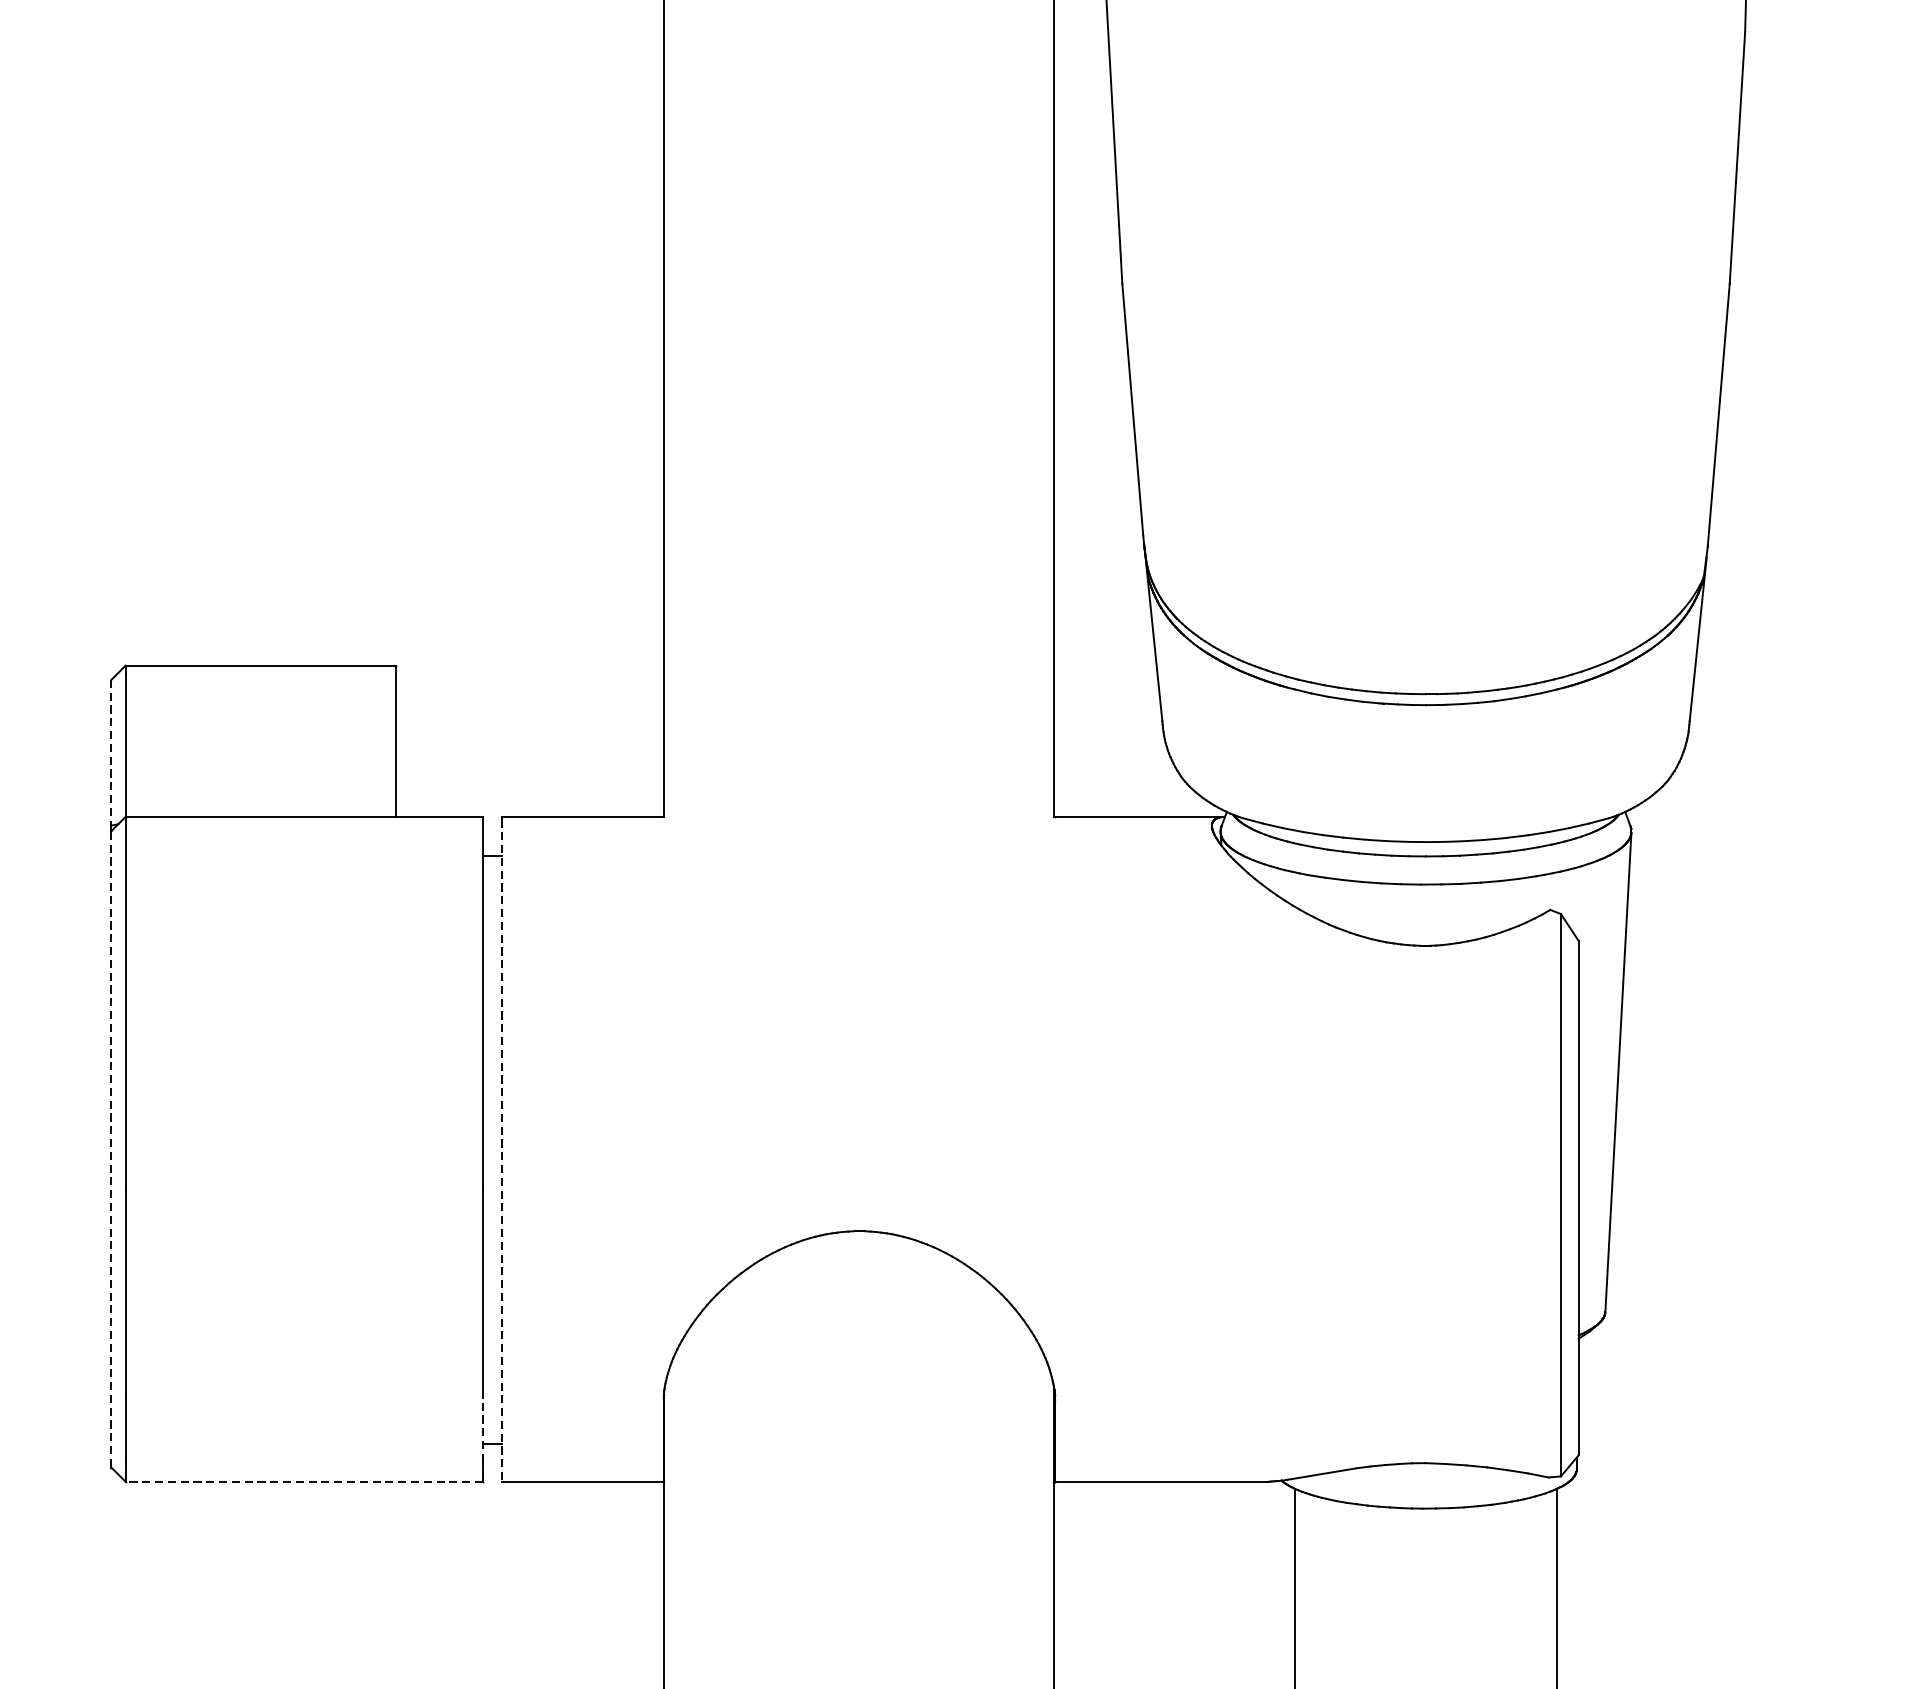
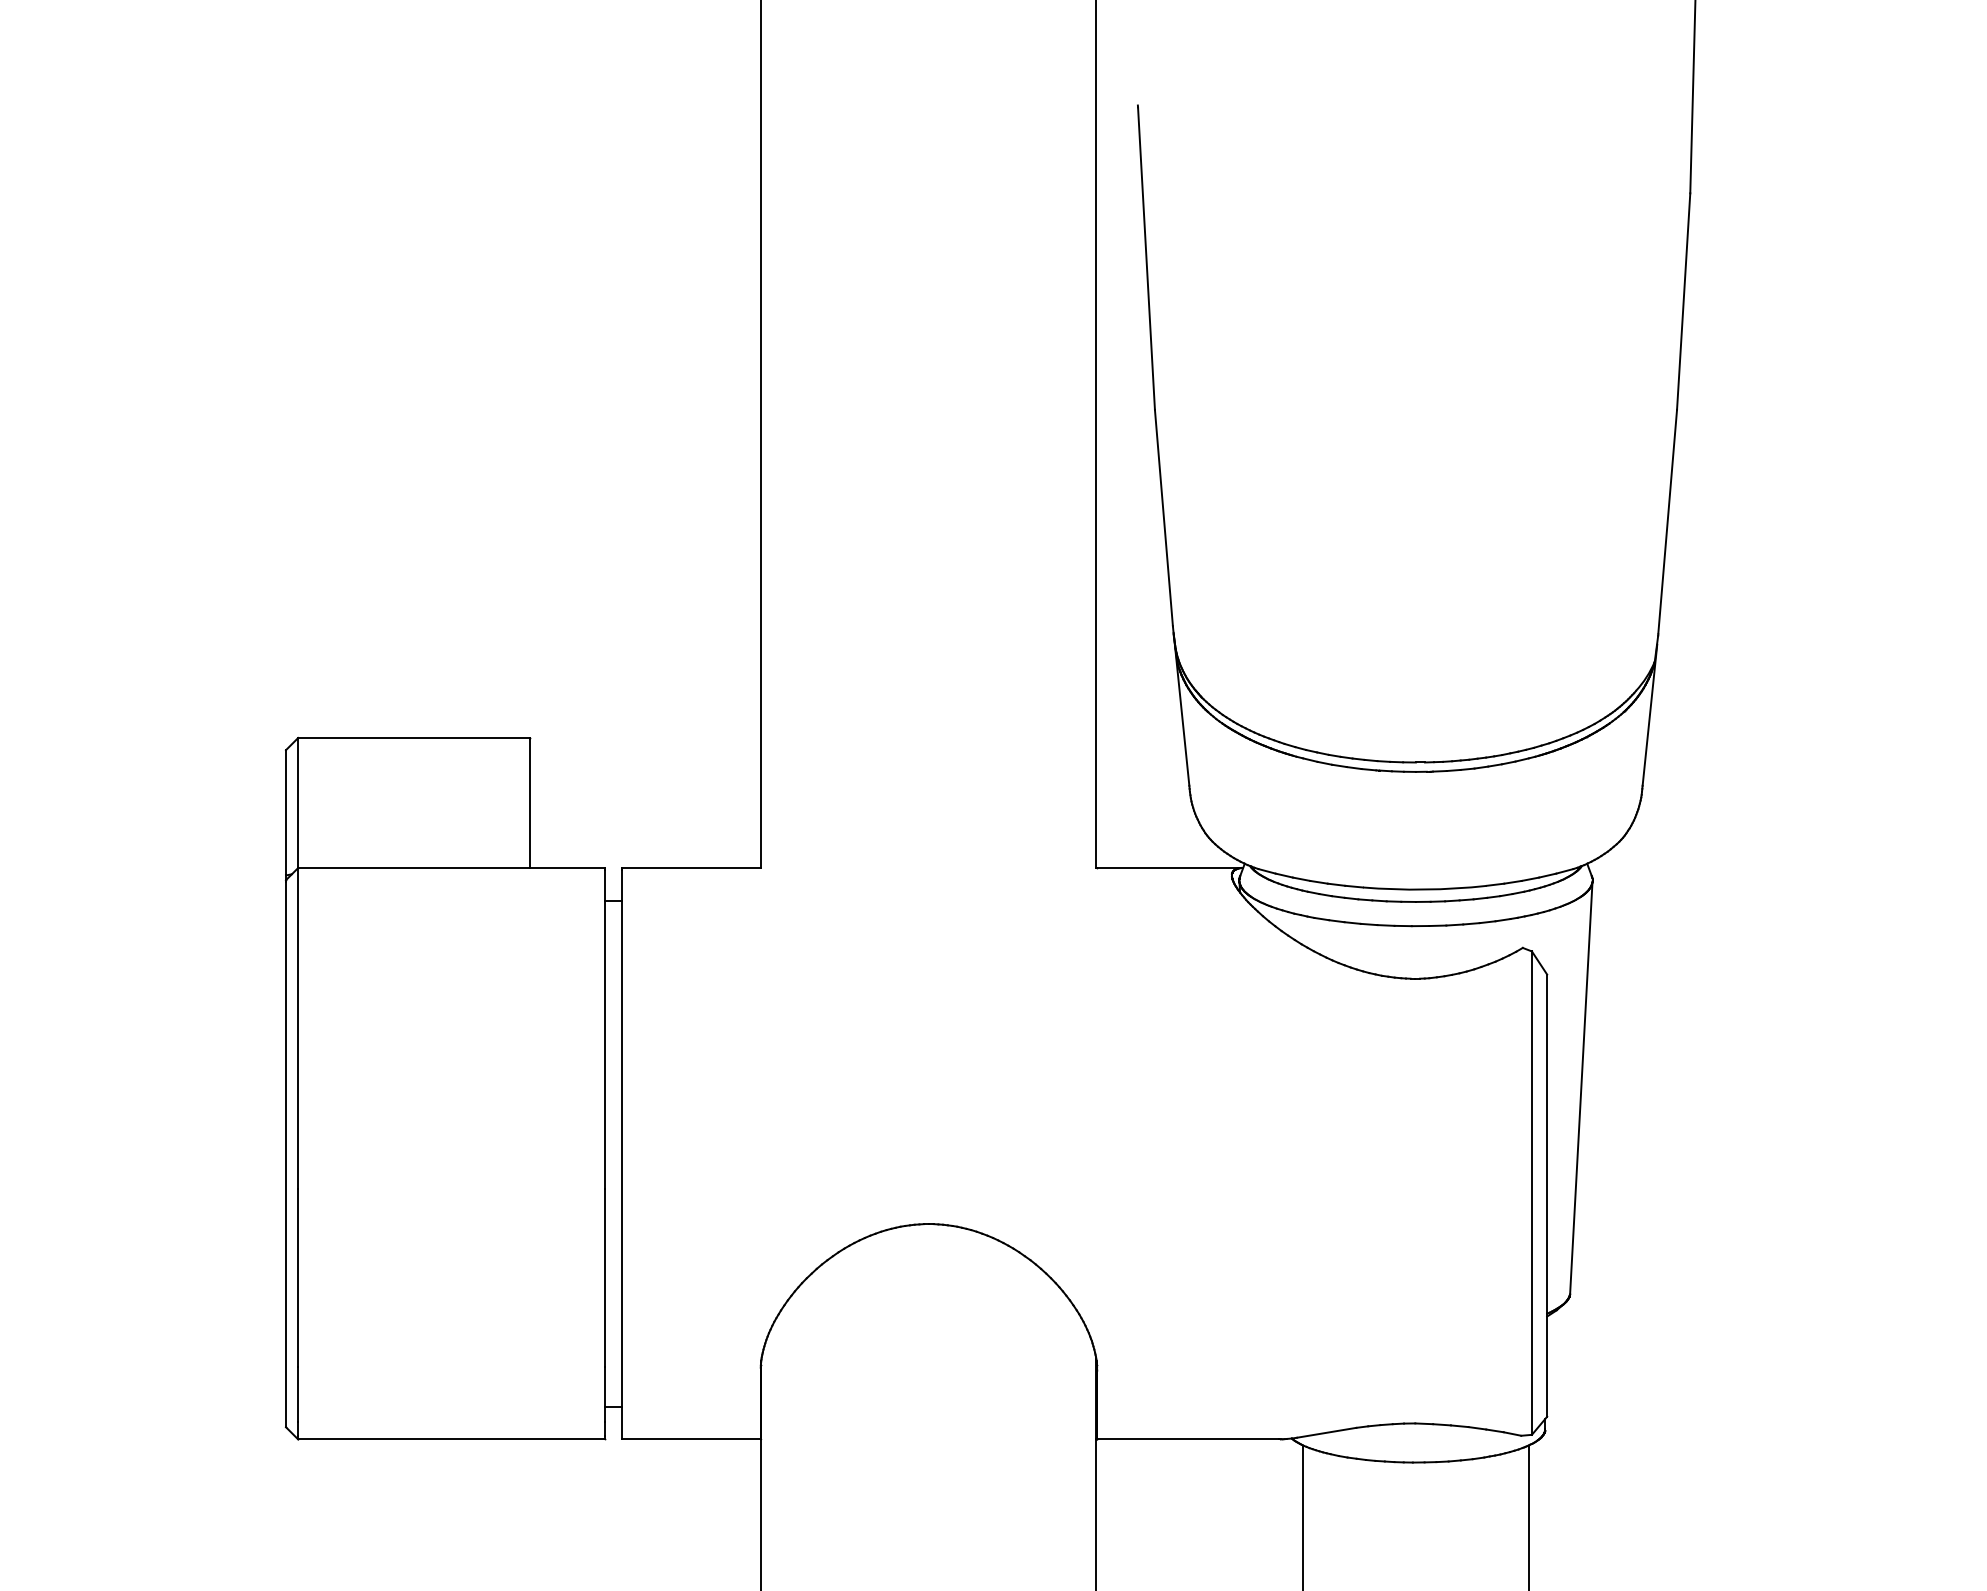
line: (111, 752) -> (286, 812), dashed -> solid
line: (111, 1150) -> (286, 1154), dashed -> solid
line: (501, 1150) -> (621, 1154), dashed -> solid
line: (483, 1429) -> (605, 1394), dashed -> solid
line: (303, 1481) -> (451, 1439), dashed -> solid

